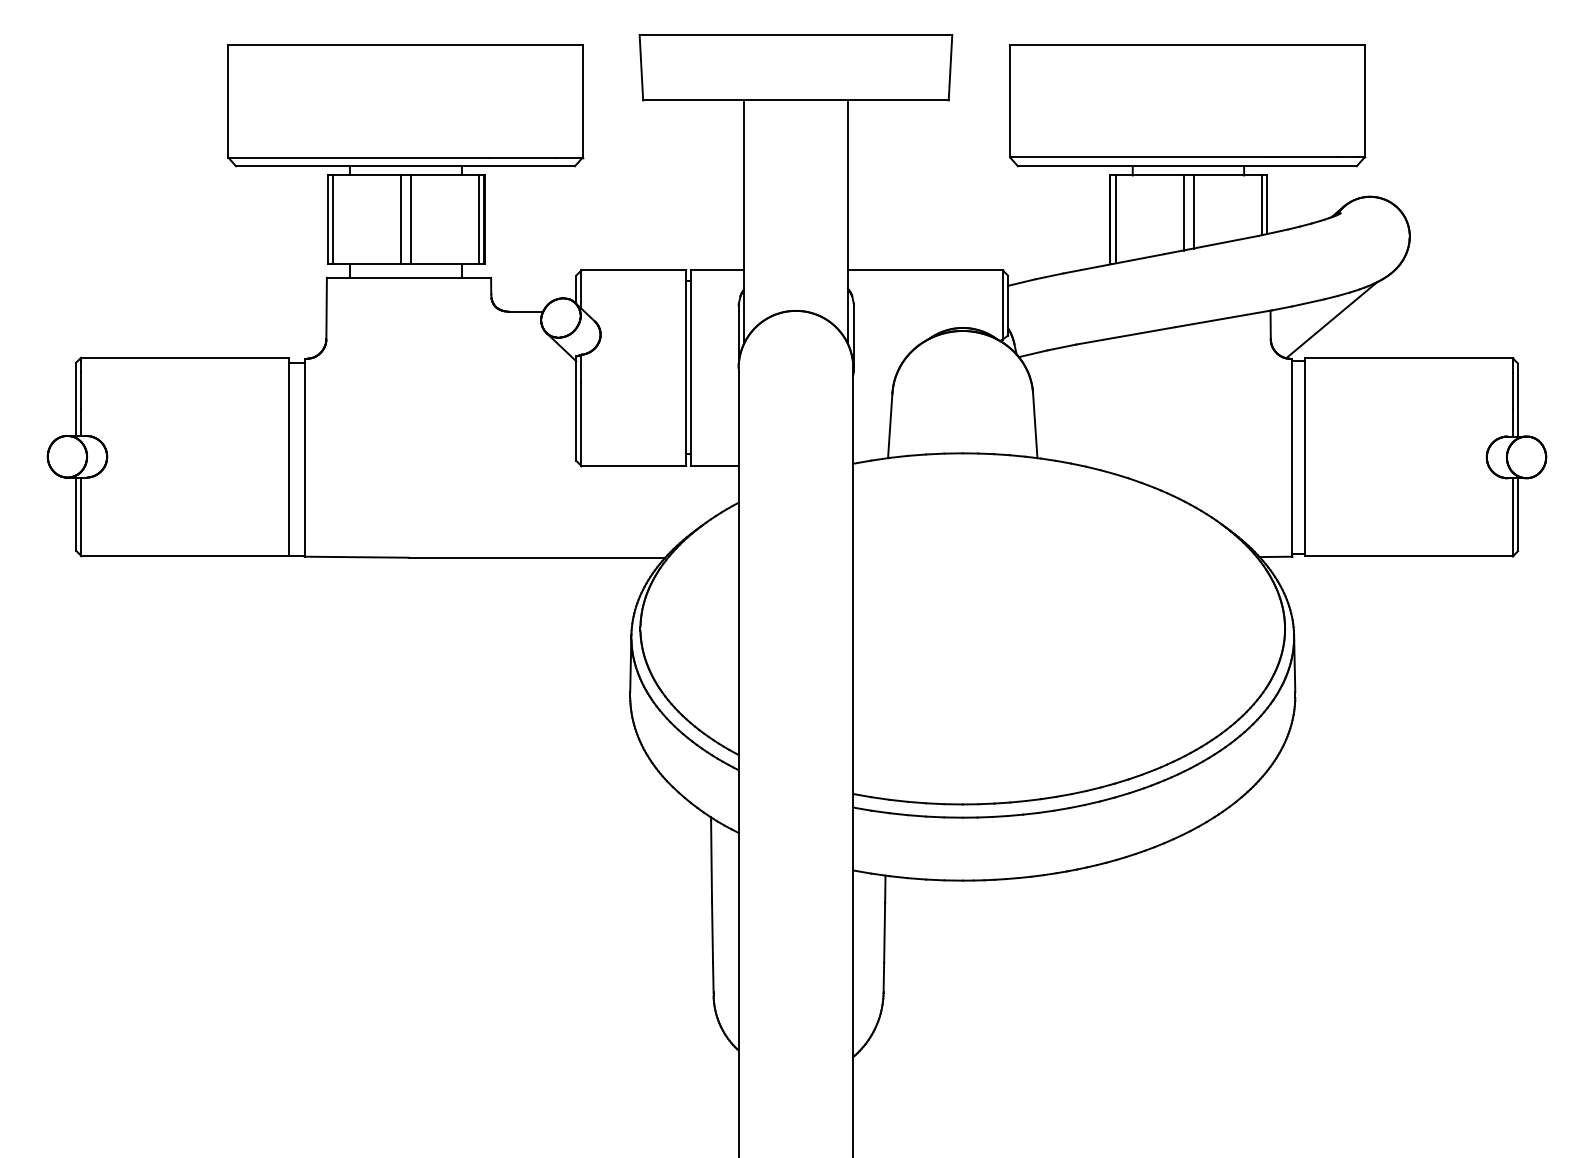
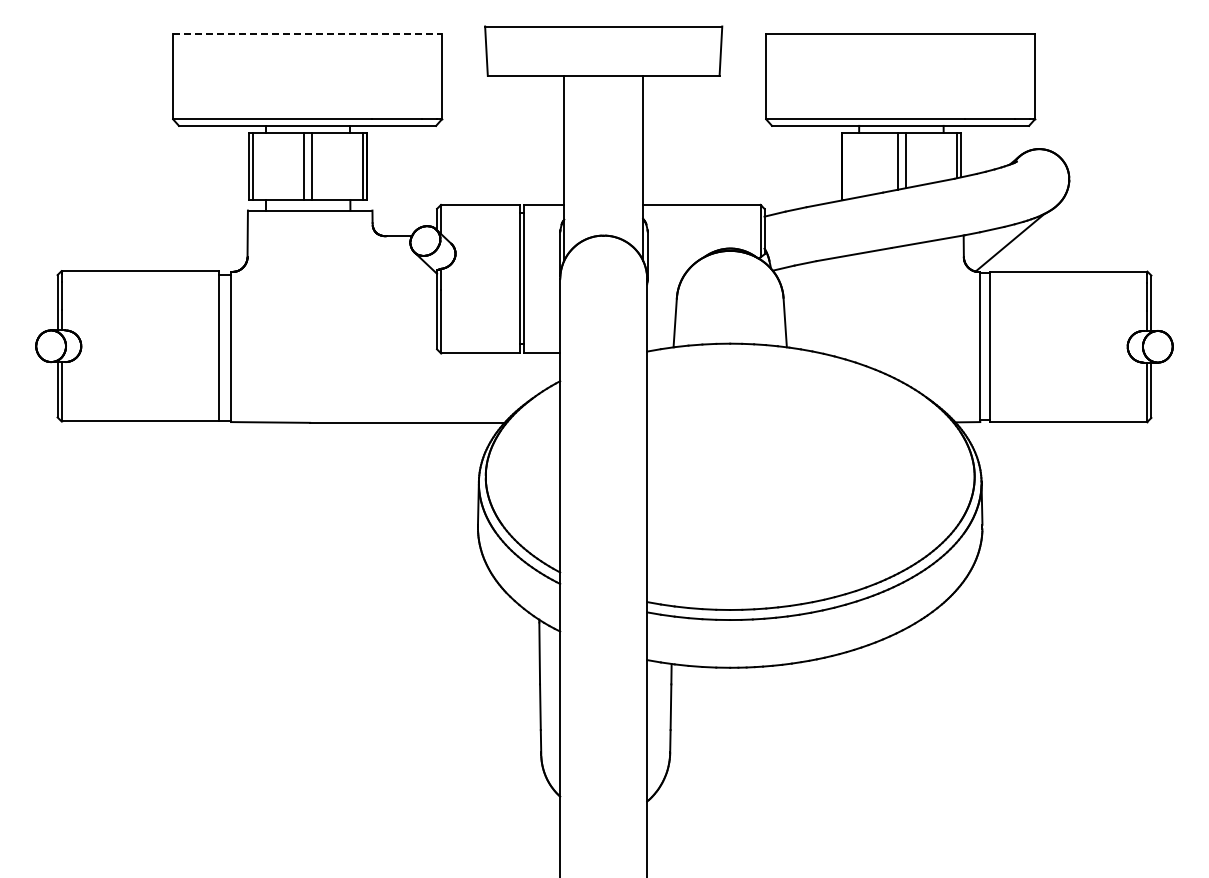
line: (406, 45) -> (308, 34), solid -> dashed
line: (1116, 218) -> (846, 165), removed

